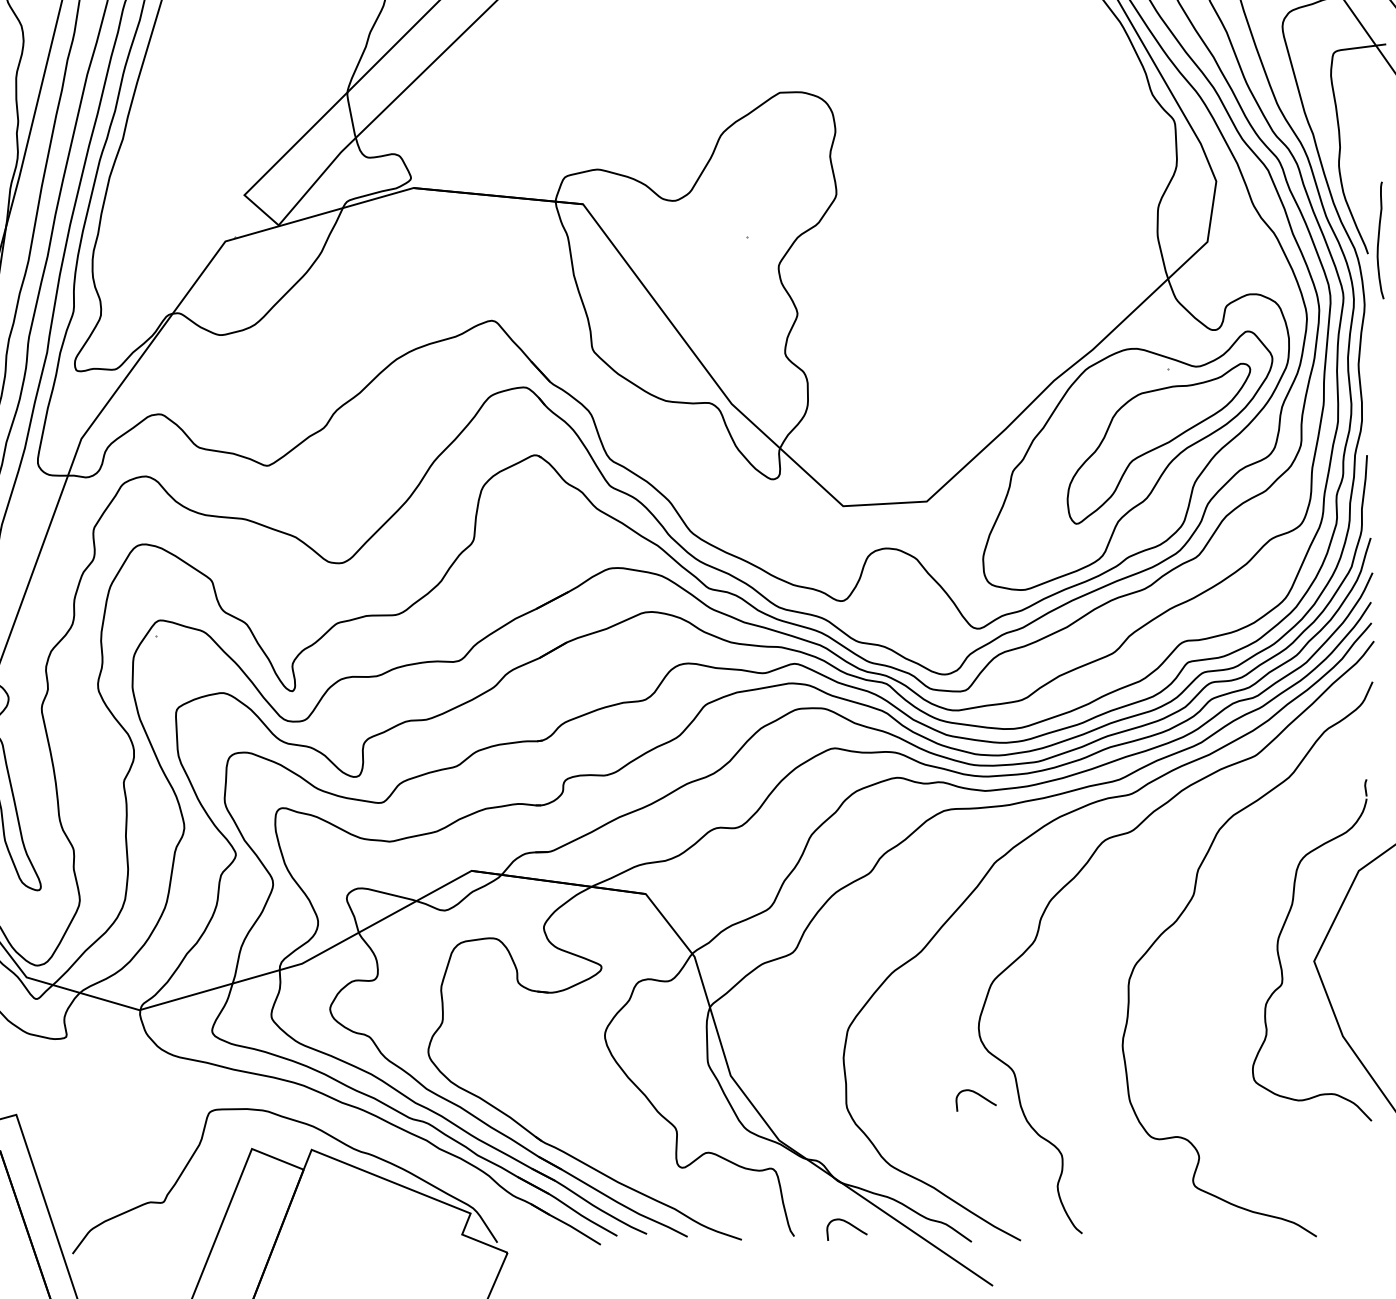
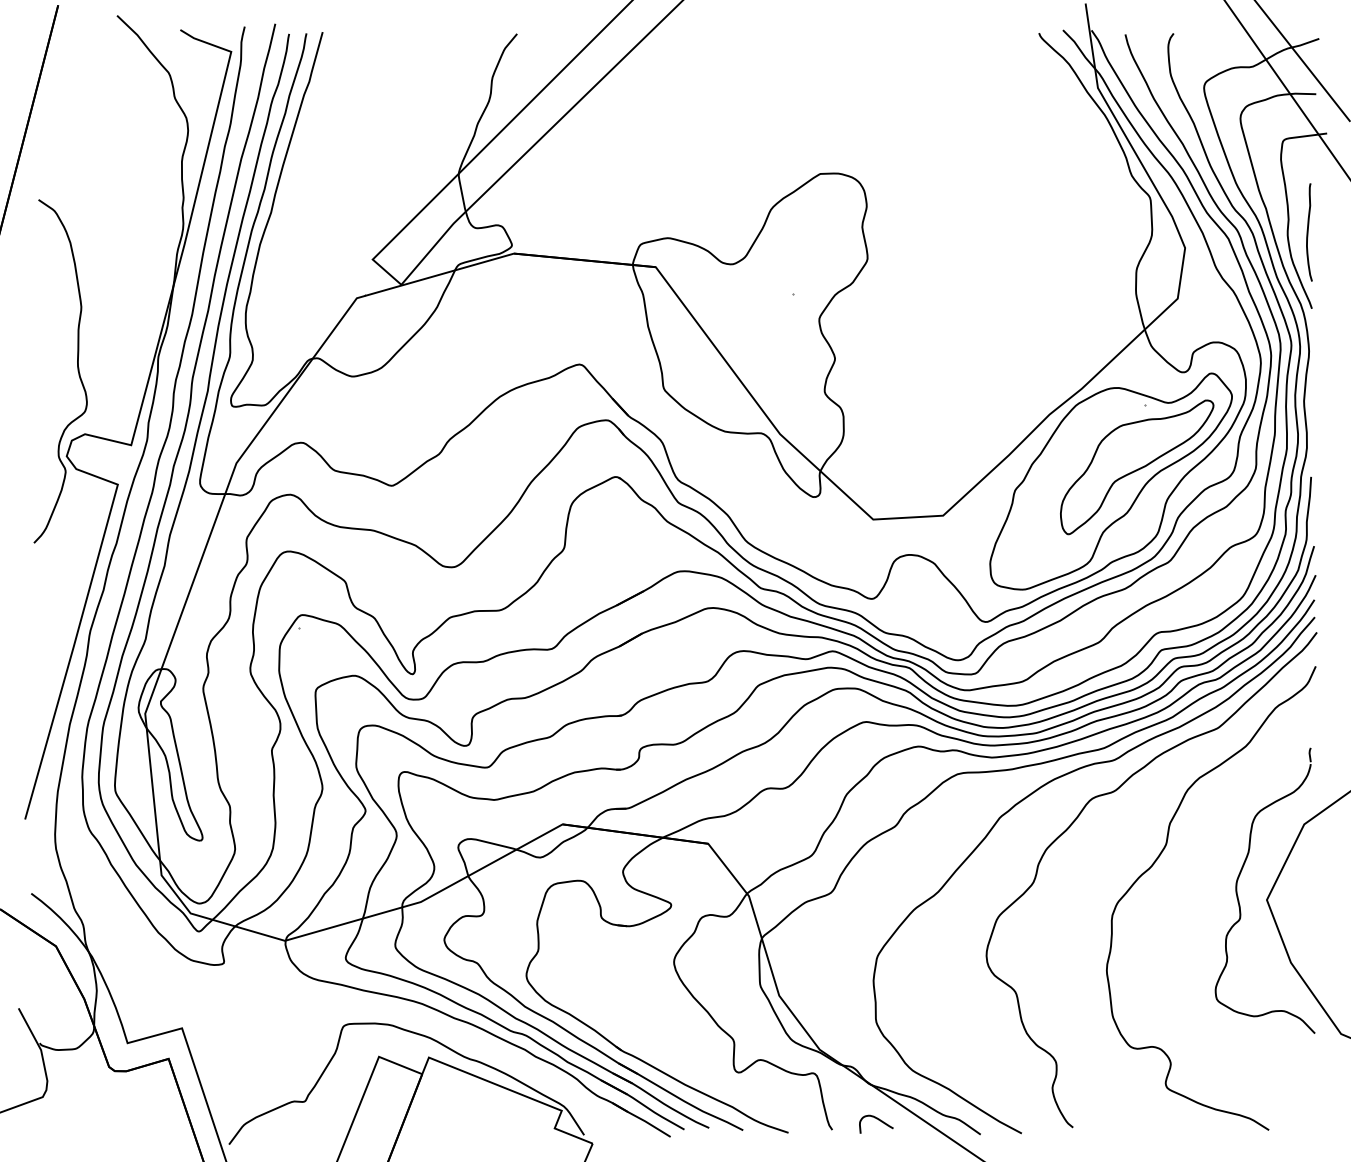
curve: (1379, 240) -> (1308, 232), moved
curve: (978, 1095) -> (986, 1012), removed

